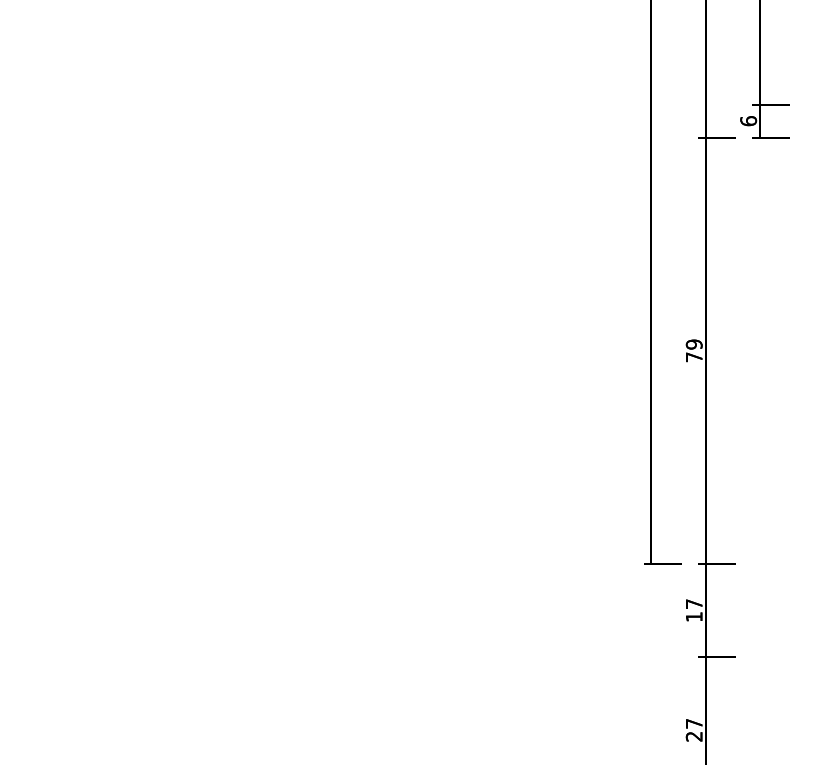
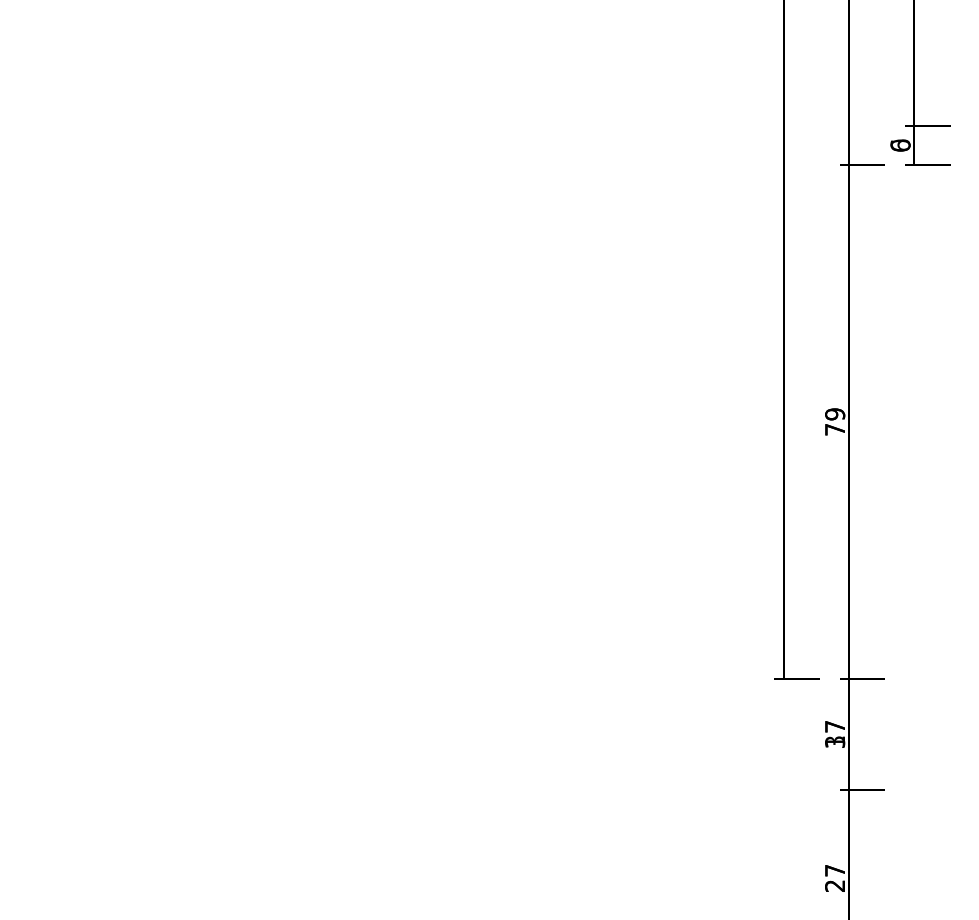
text: (748, 121) -> (900, 145), 6 -> 0
text: (693, 616) -> (834, 741), 17 -> 37

